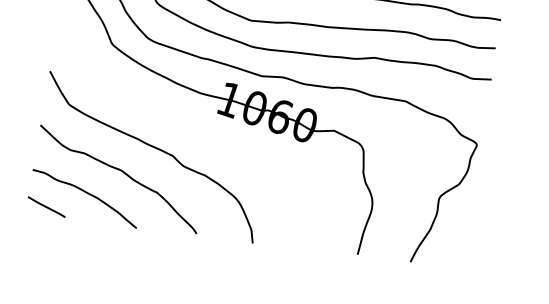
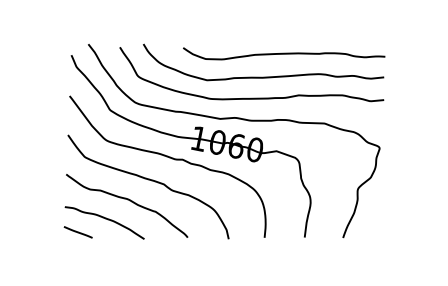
curve: (185, 121) -> (169, 158), added

